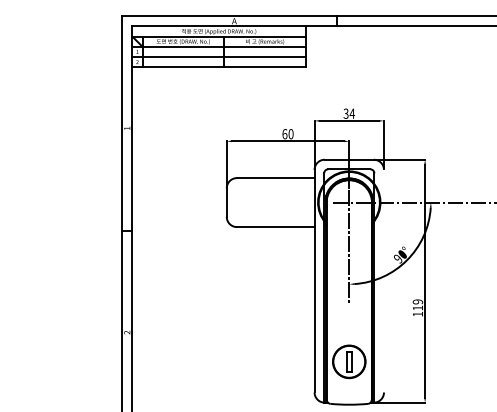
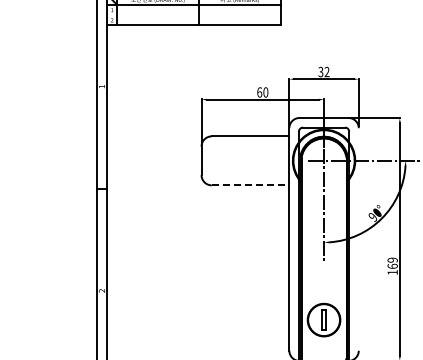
line: (218, 56) -> (193, 14), removed
text: (352, 113) -> (327, 71), 34 -> 32
line: (275, 227) -> (250, 185), solid -> dashed
text: (417, 307) -> (392, 265), 119 -> 169

